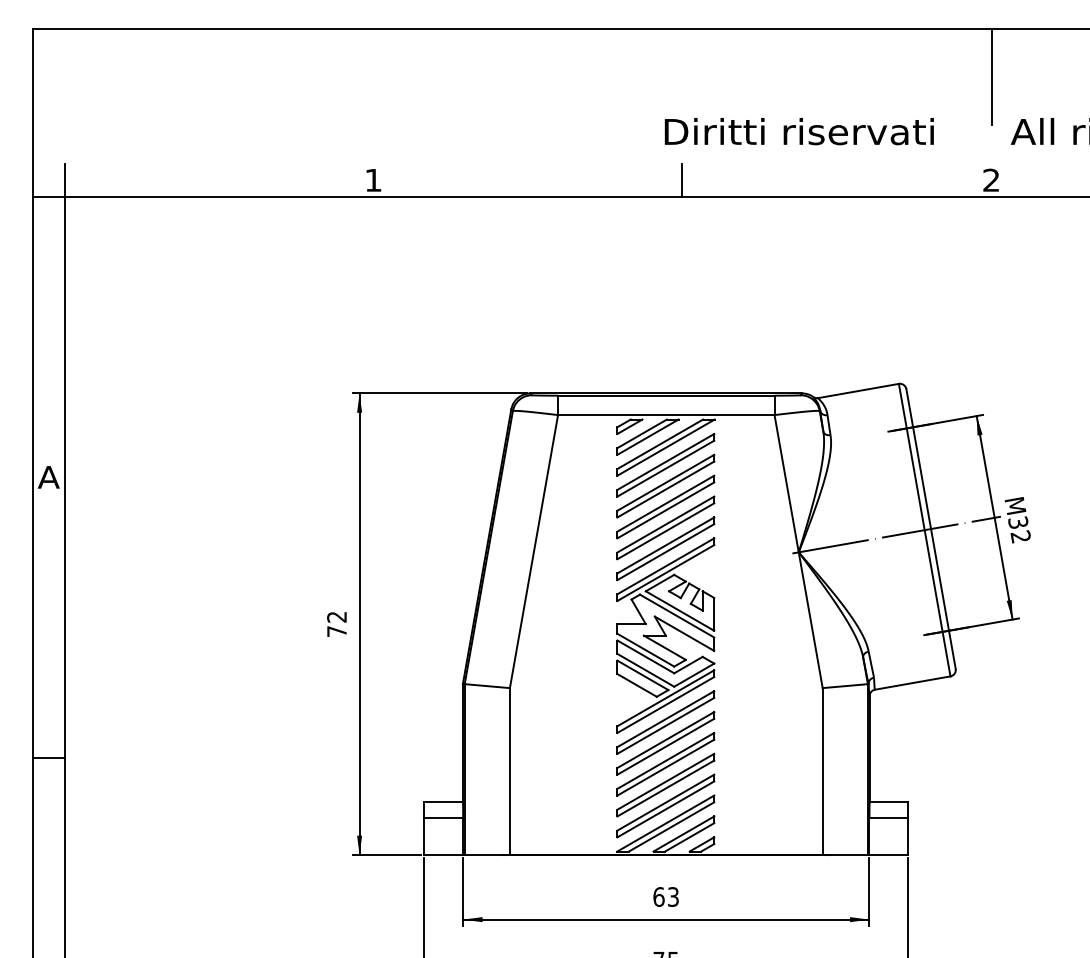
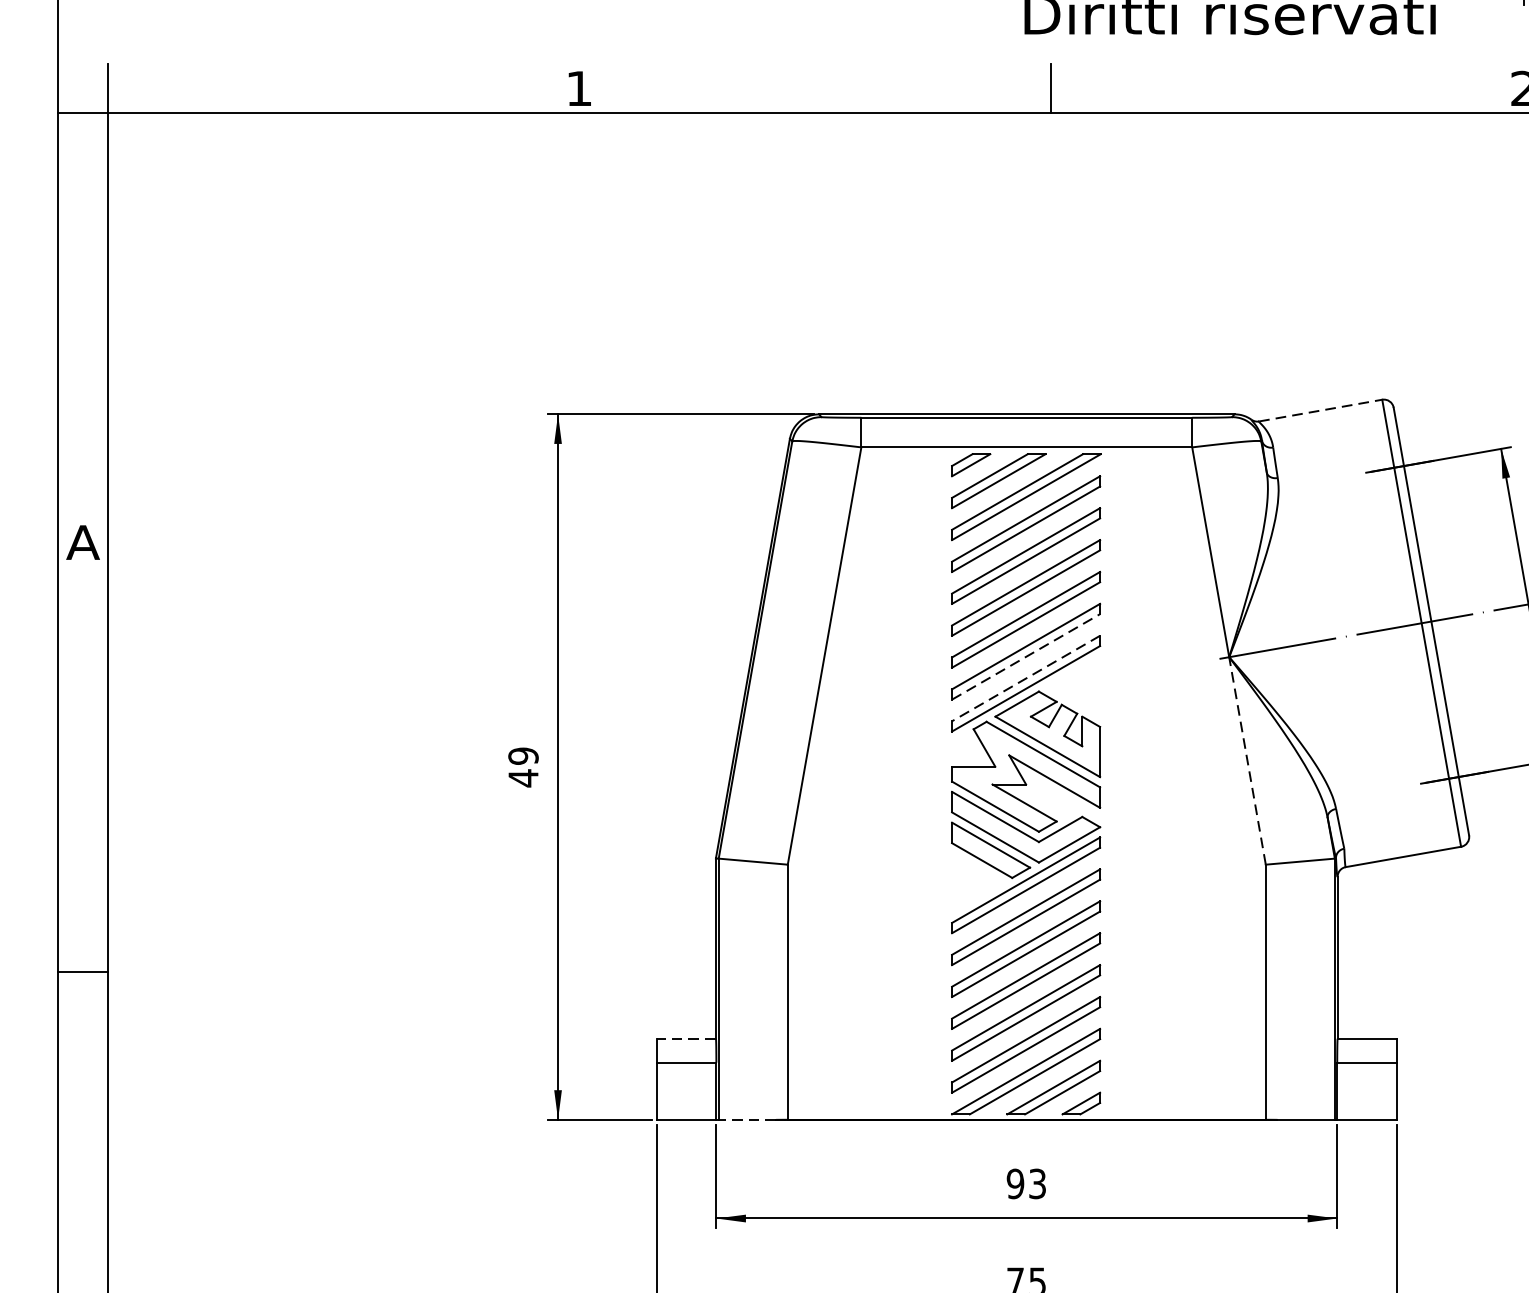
line: (858, 391) -> (1320, 411), solid -> dashed
line: (665, 552) -> (1025, 657), solid -> dashed
line: (665, 566) -> (1025, 678), solid -> dashed
line: (810, 620) -> (1247, 761), solid -> dashed
text: (336, 624) -> (522, 767), 72 -> 49
line: (443, 802) -> (686, 1039), solid -> dashed
line: (483, 855) -> (747, 1120), solid -> dashed
text: (658, 896) -> (1014, 1183), 63 -> 93

